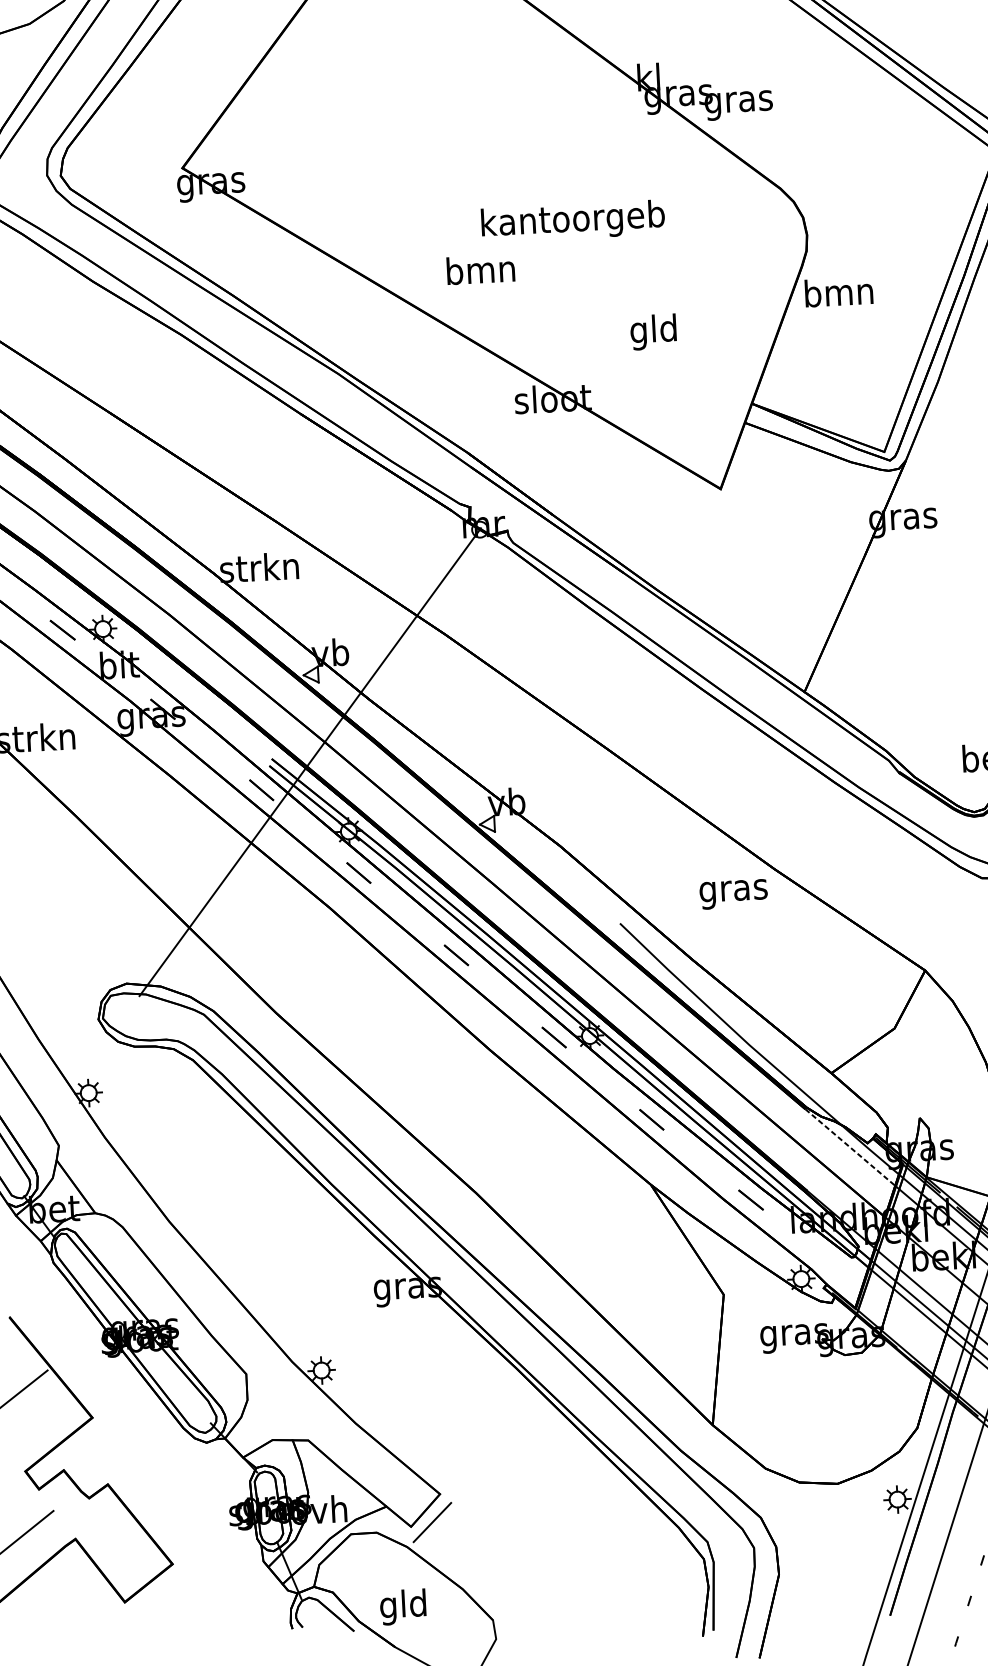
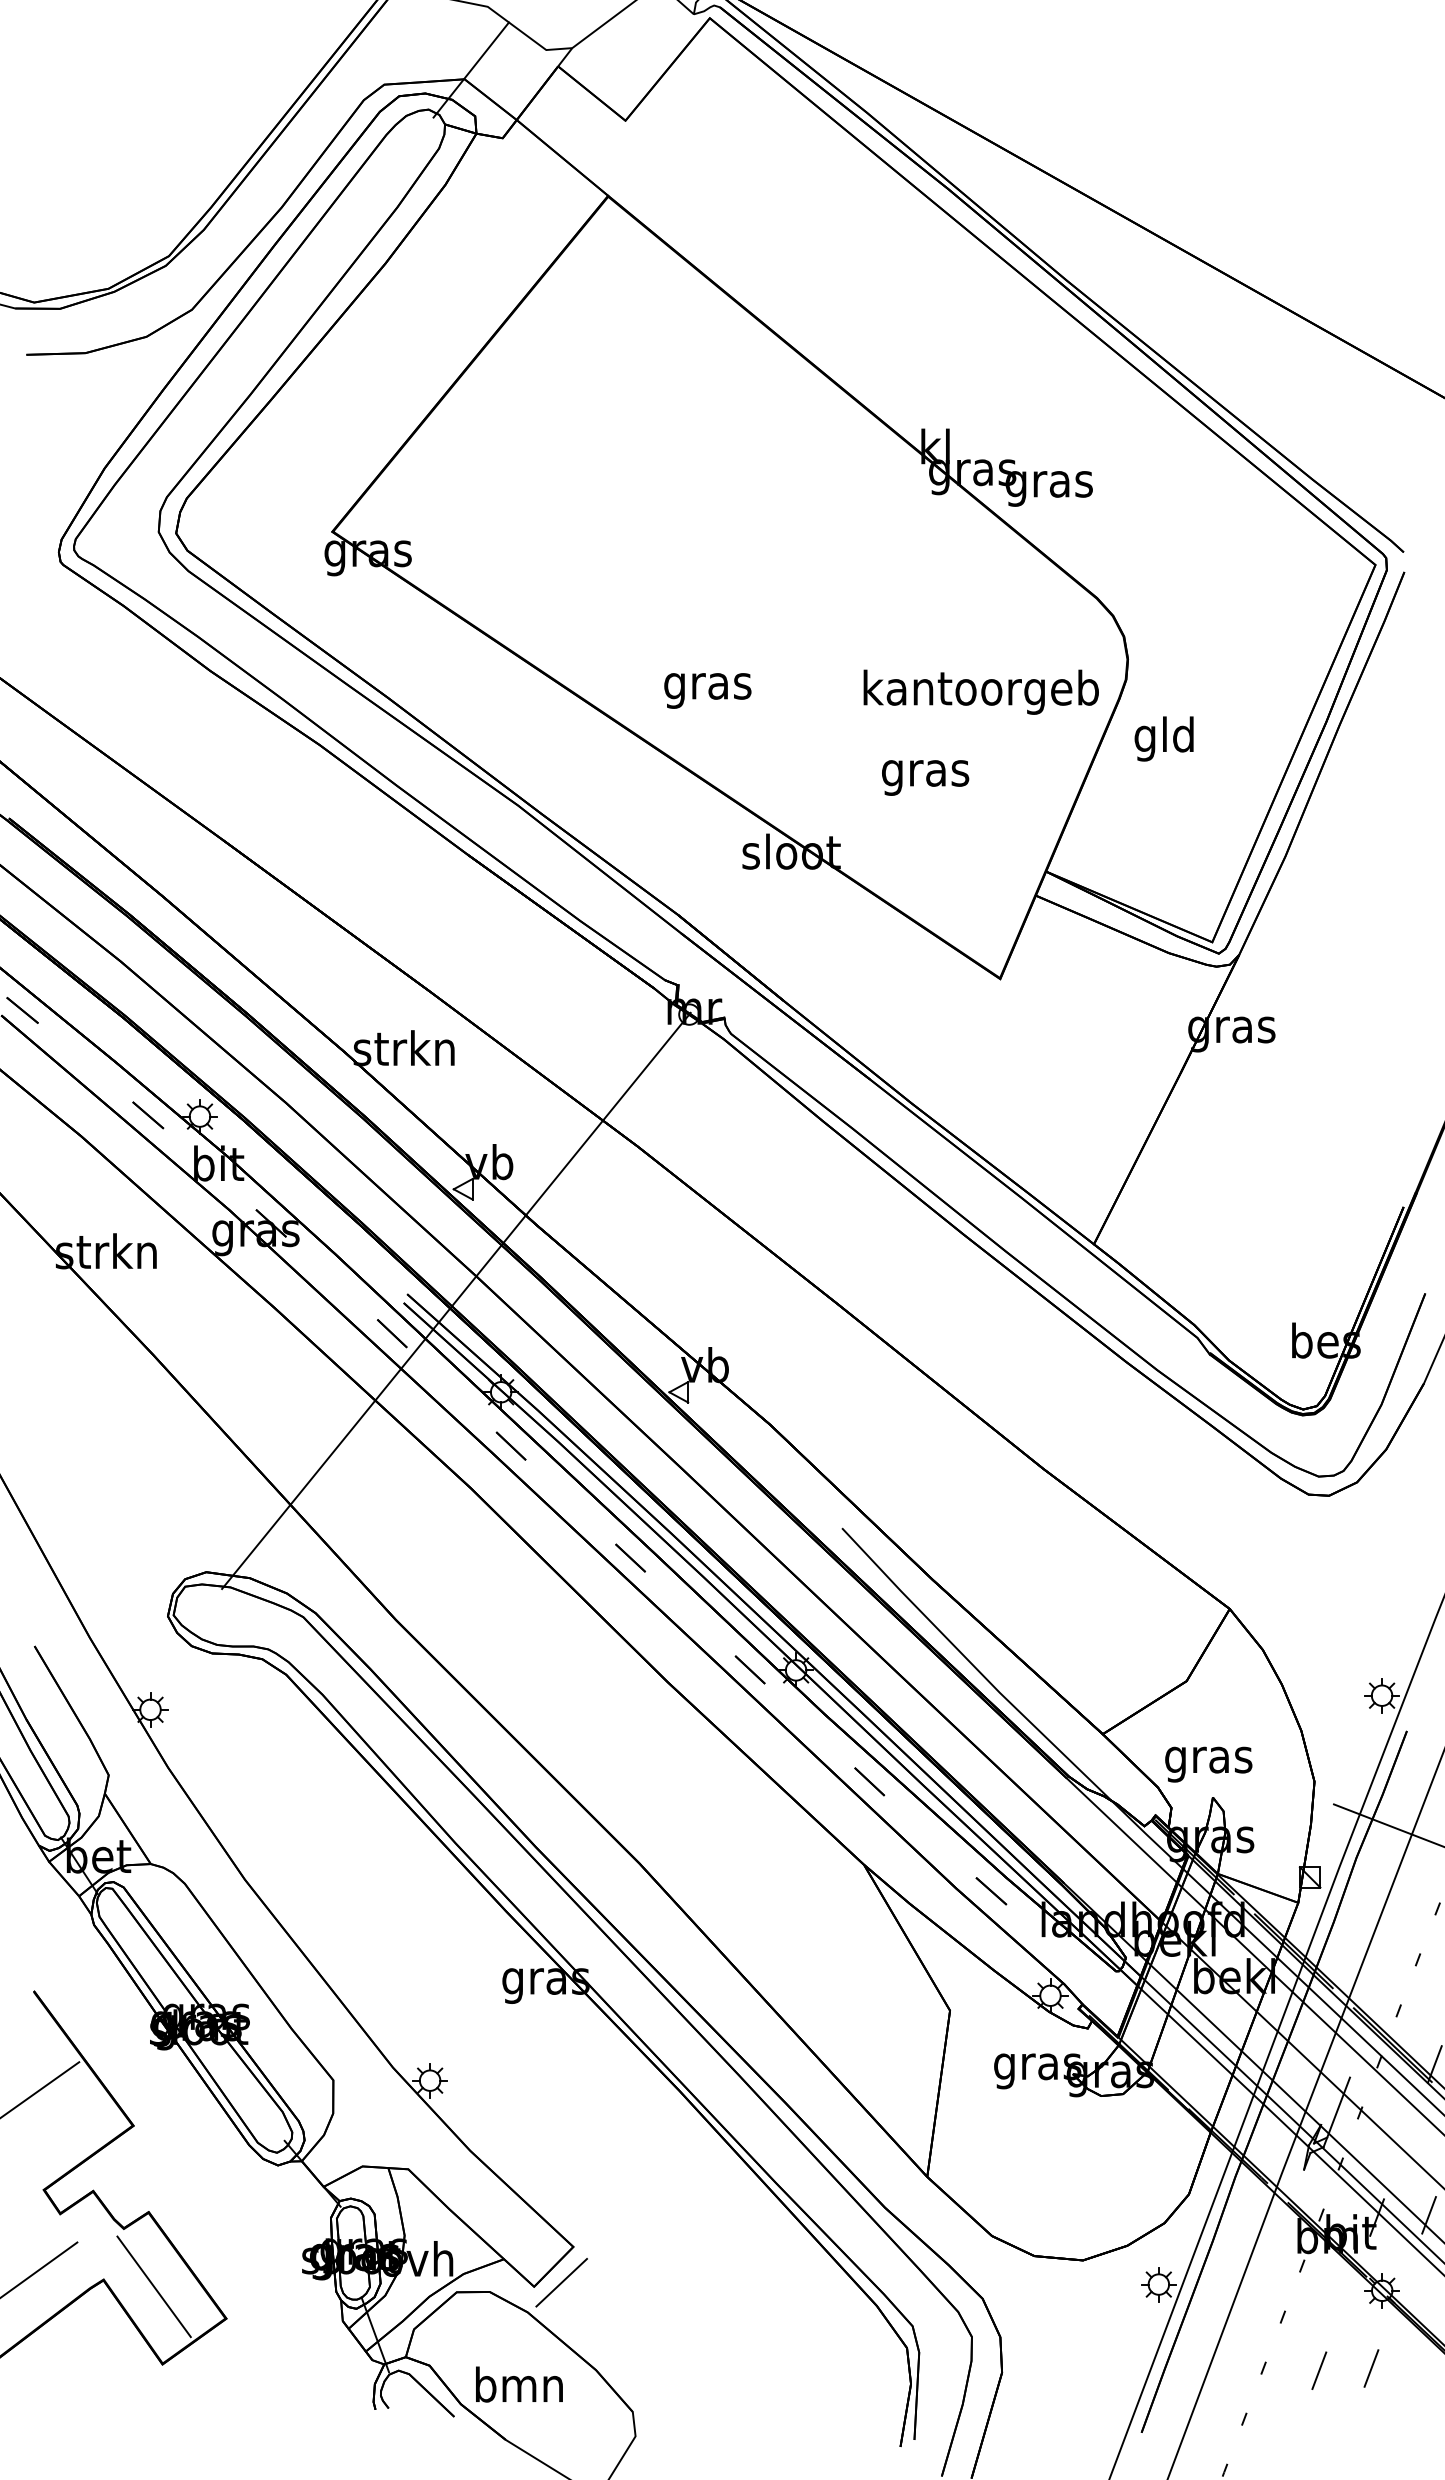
text: (572, 220) -> (980, 691), moved
text: (480, 272) -> (707, 685), bmn -> gras
text: (838, 295) -> (1164, 738), bmn -> gld
text: (654, 331) -> (925, 772), gld -> gras
text: (733, 894) -> (1208, 1764), moved
line: (849, 1147) -> (1121, 1830), dashed -> solid
line: (114, 1542) -> (153, 2286), added
text: (403, 1606) -> (519, 2388), gld -> bmn

